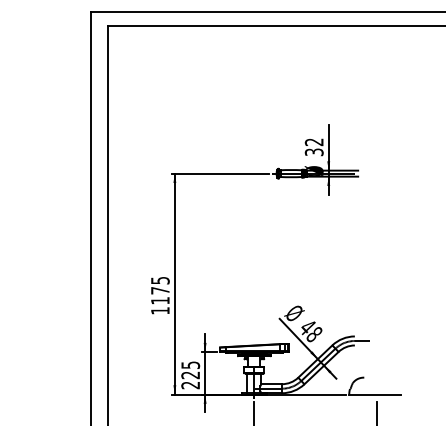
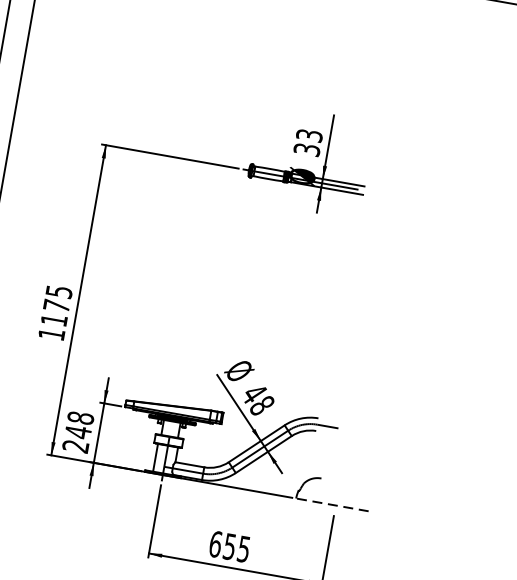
text: (314, 141) -> (310, 134), 32 -> 33
text: (190, 370) -> (79, 425), 225 -> 248
line: (375, 394) -> (333, 504), solid -> dashed

